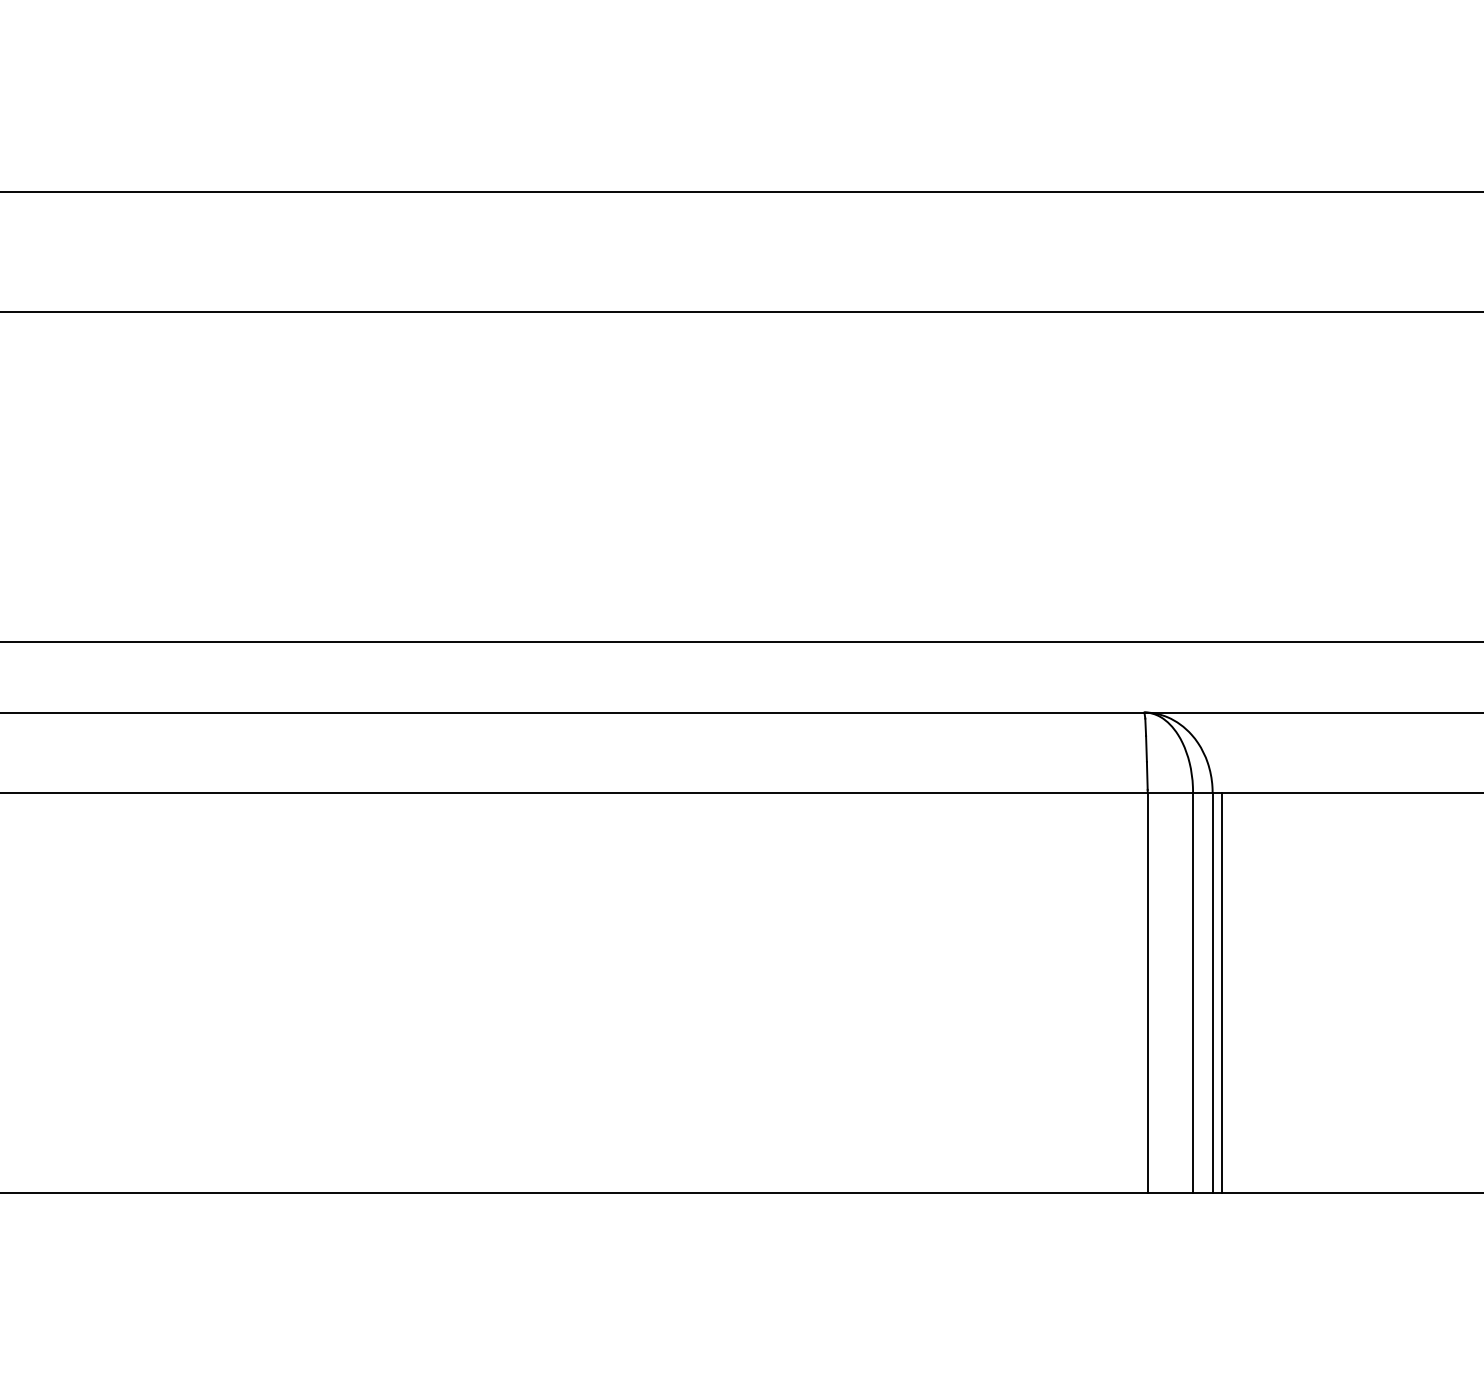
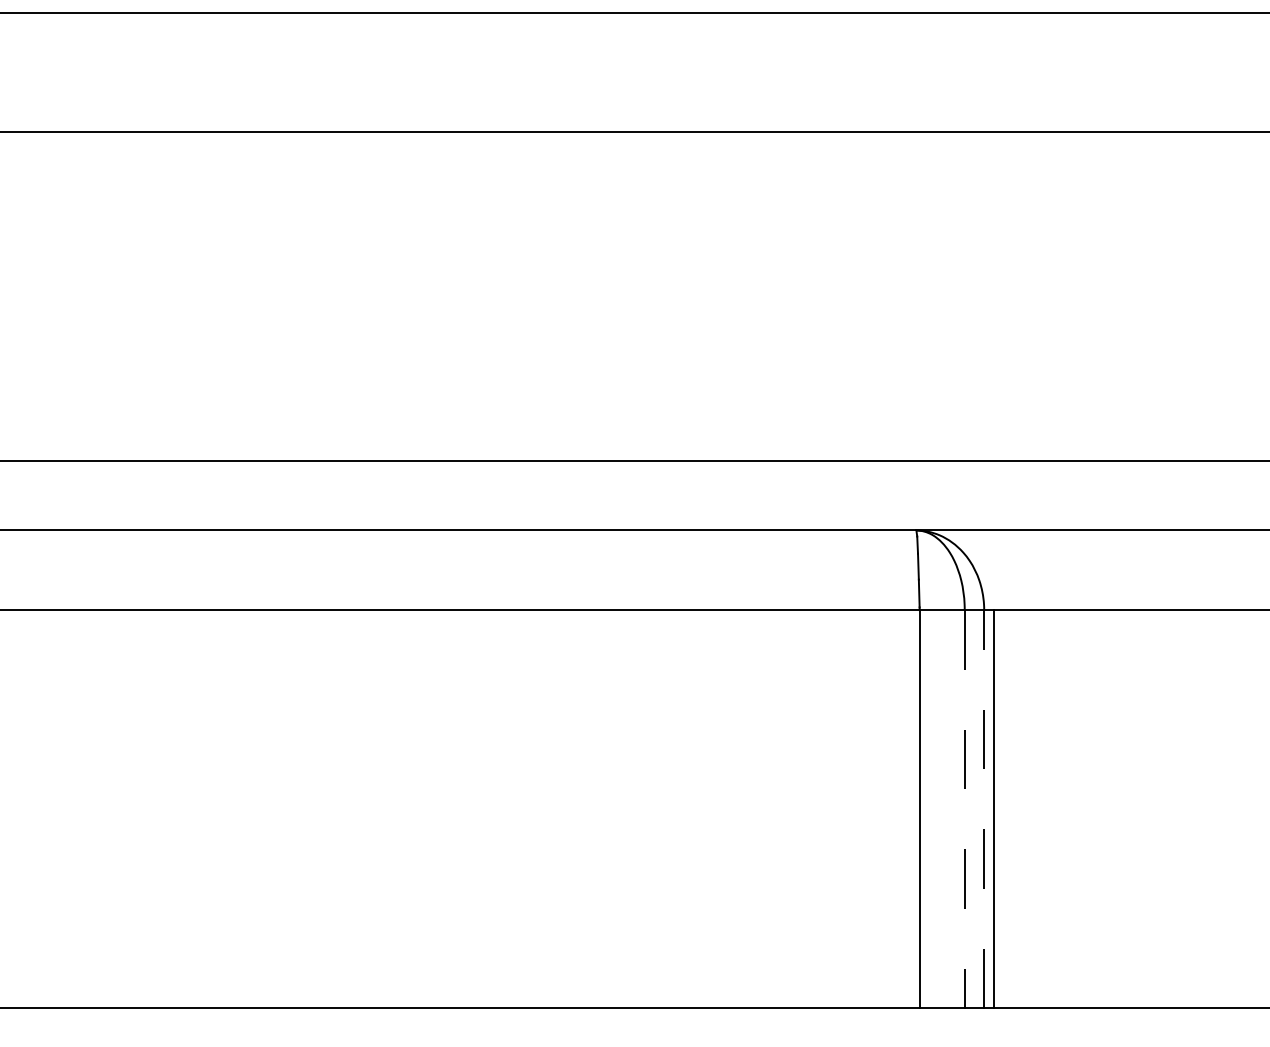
line: (1212, 992) -> (984, 808), solid -> dashed
line: (1193, 993) -> (965, 809), solid -> dashed

